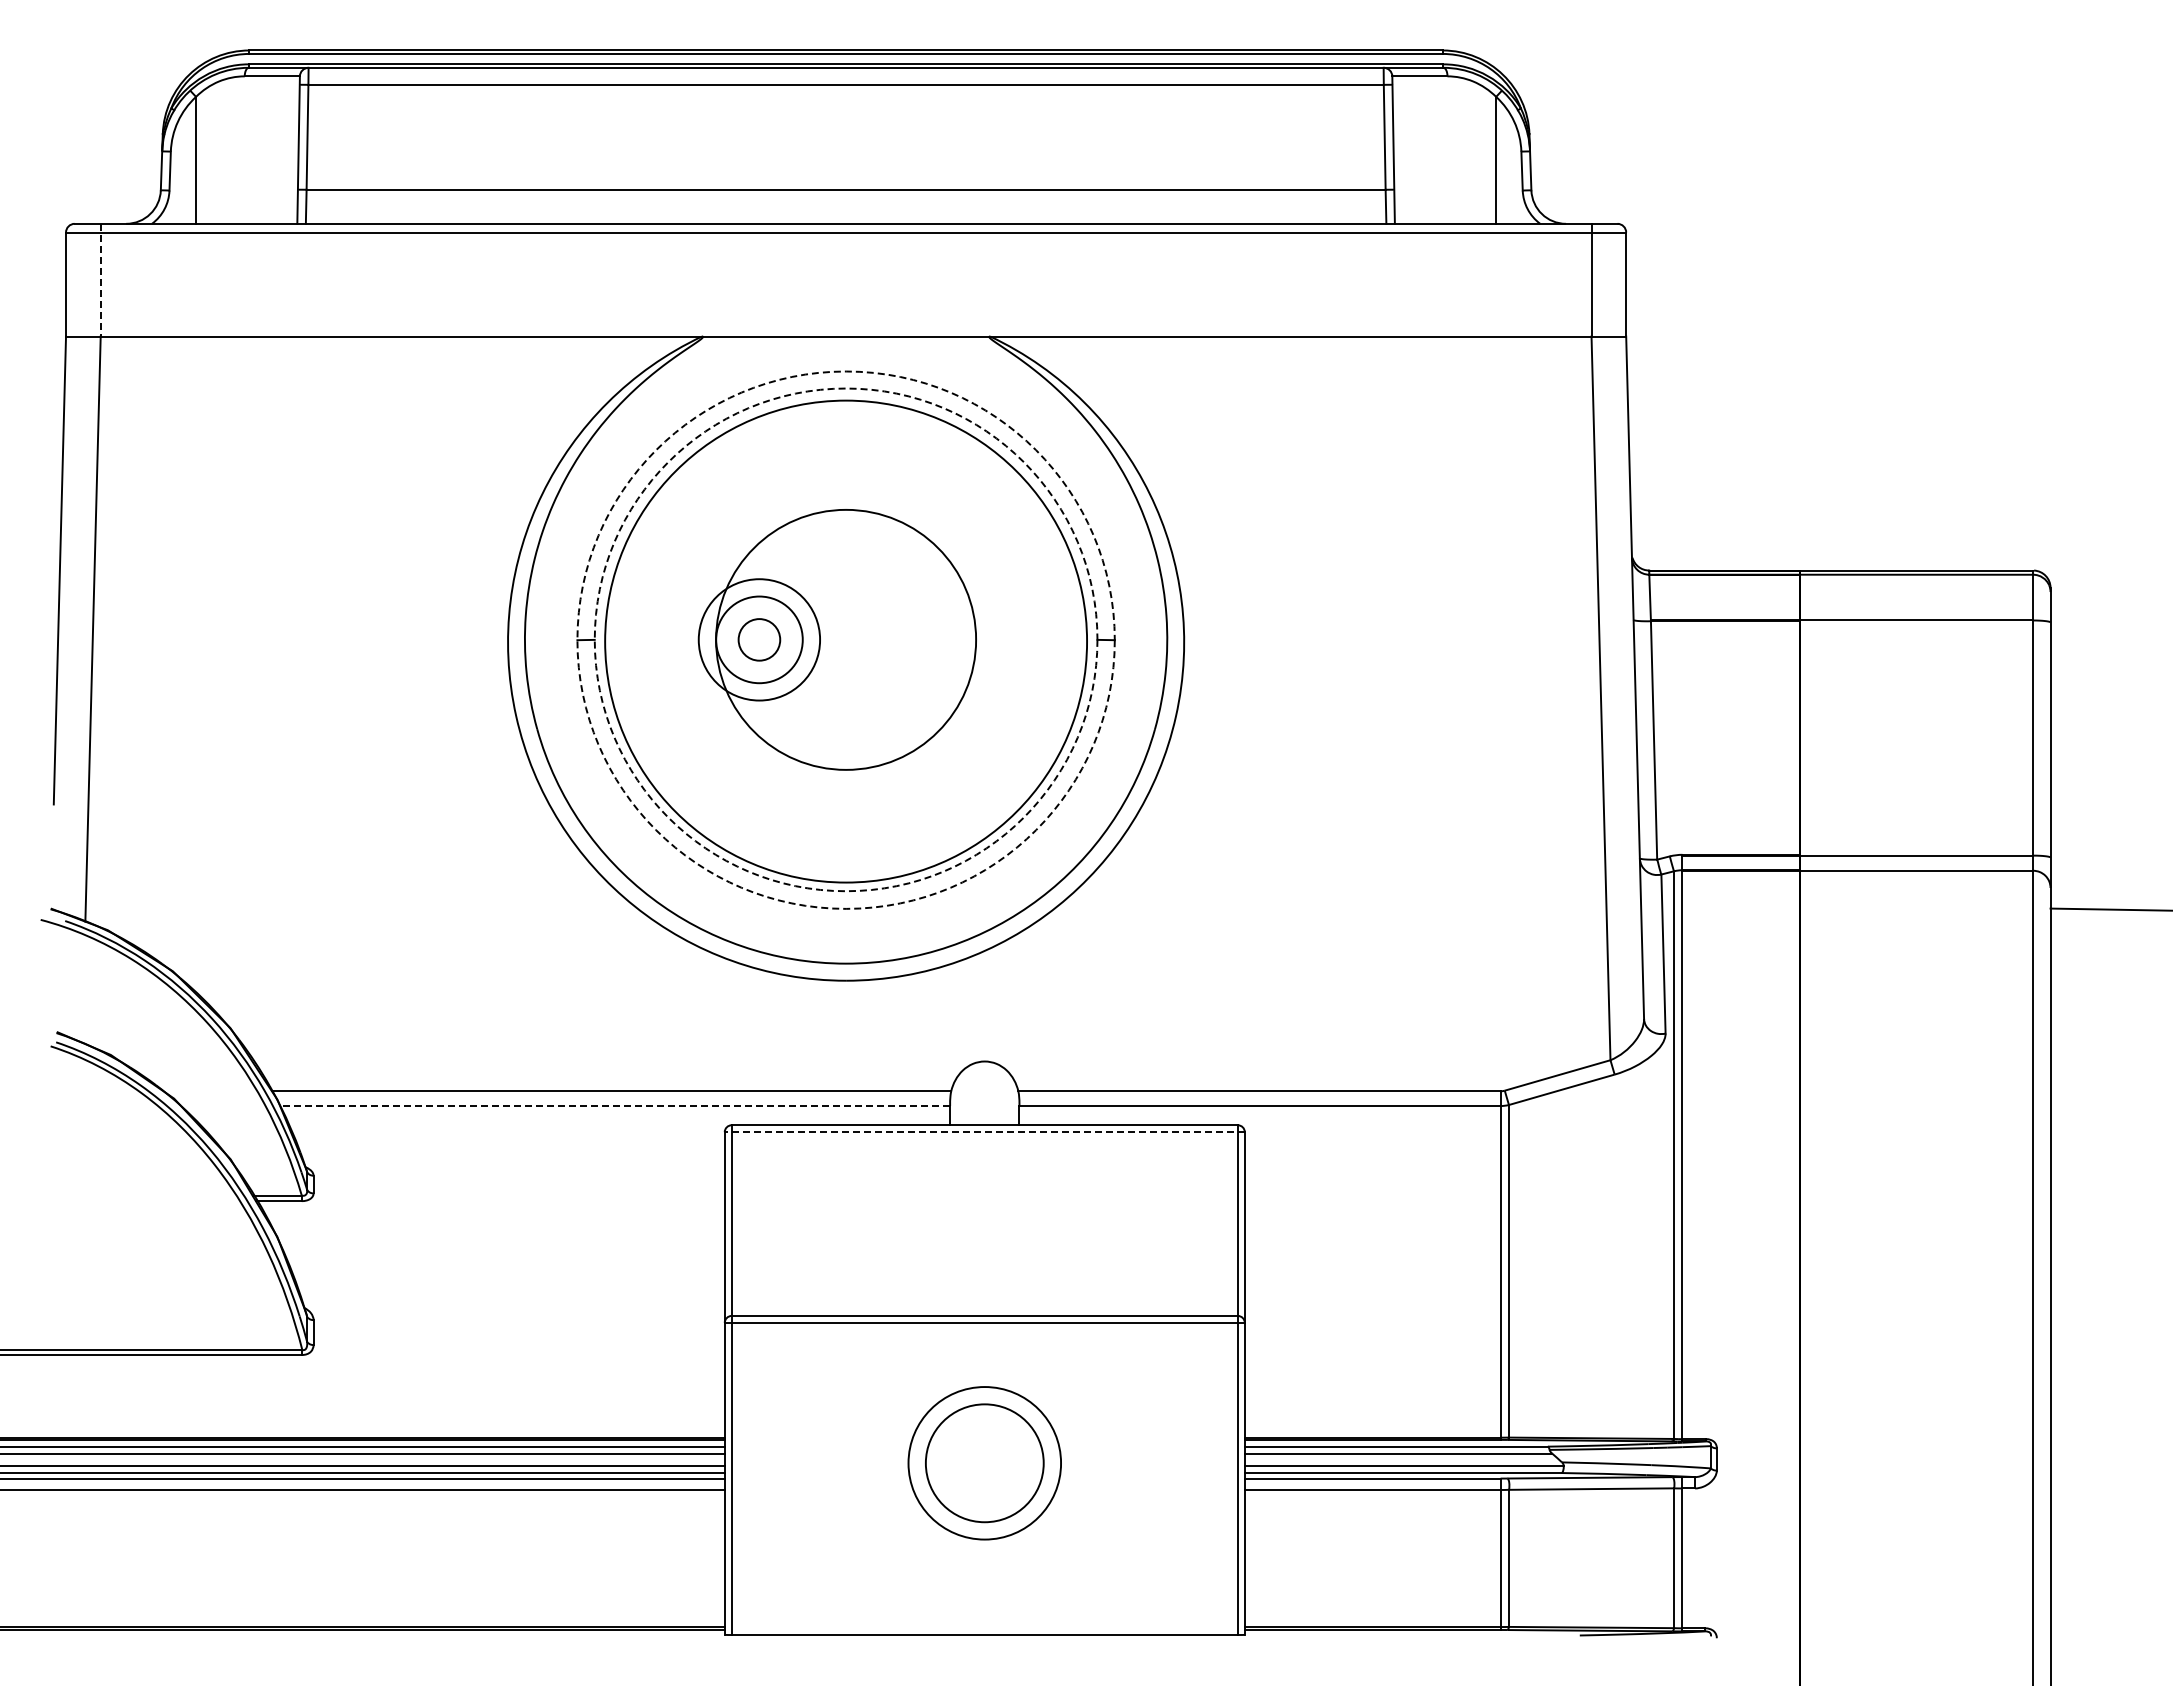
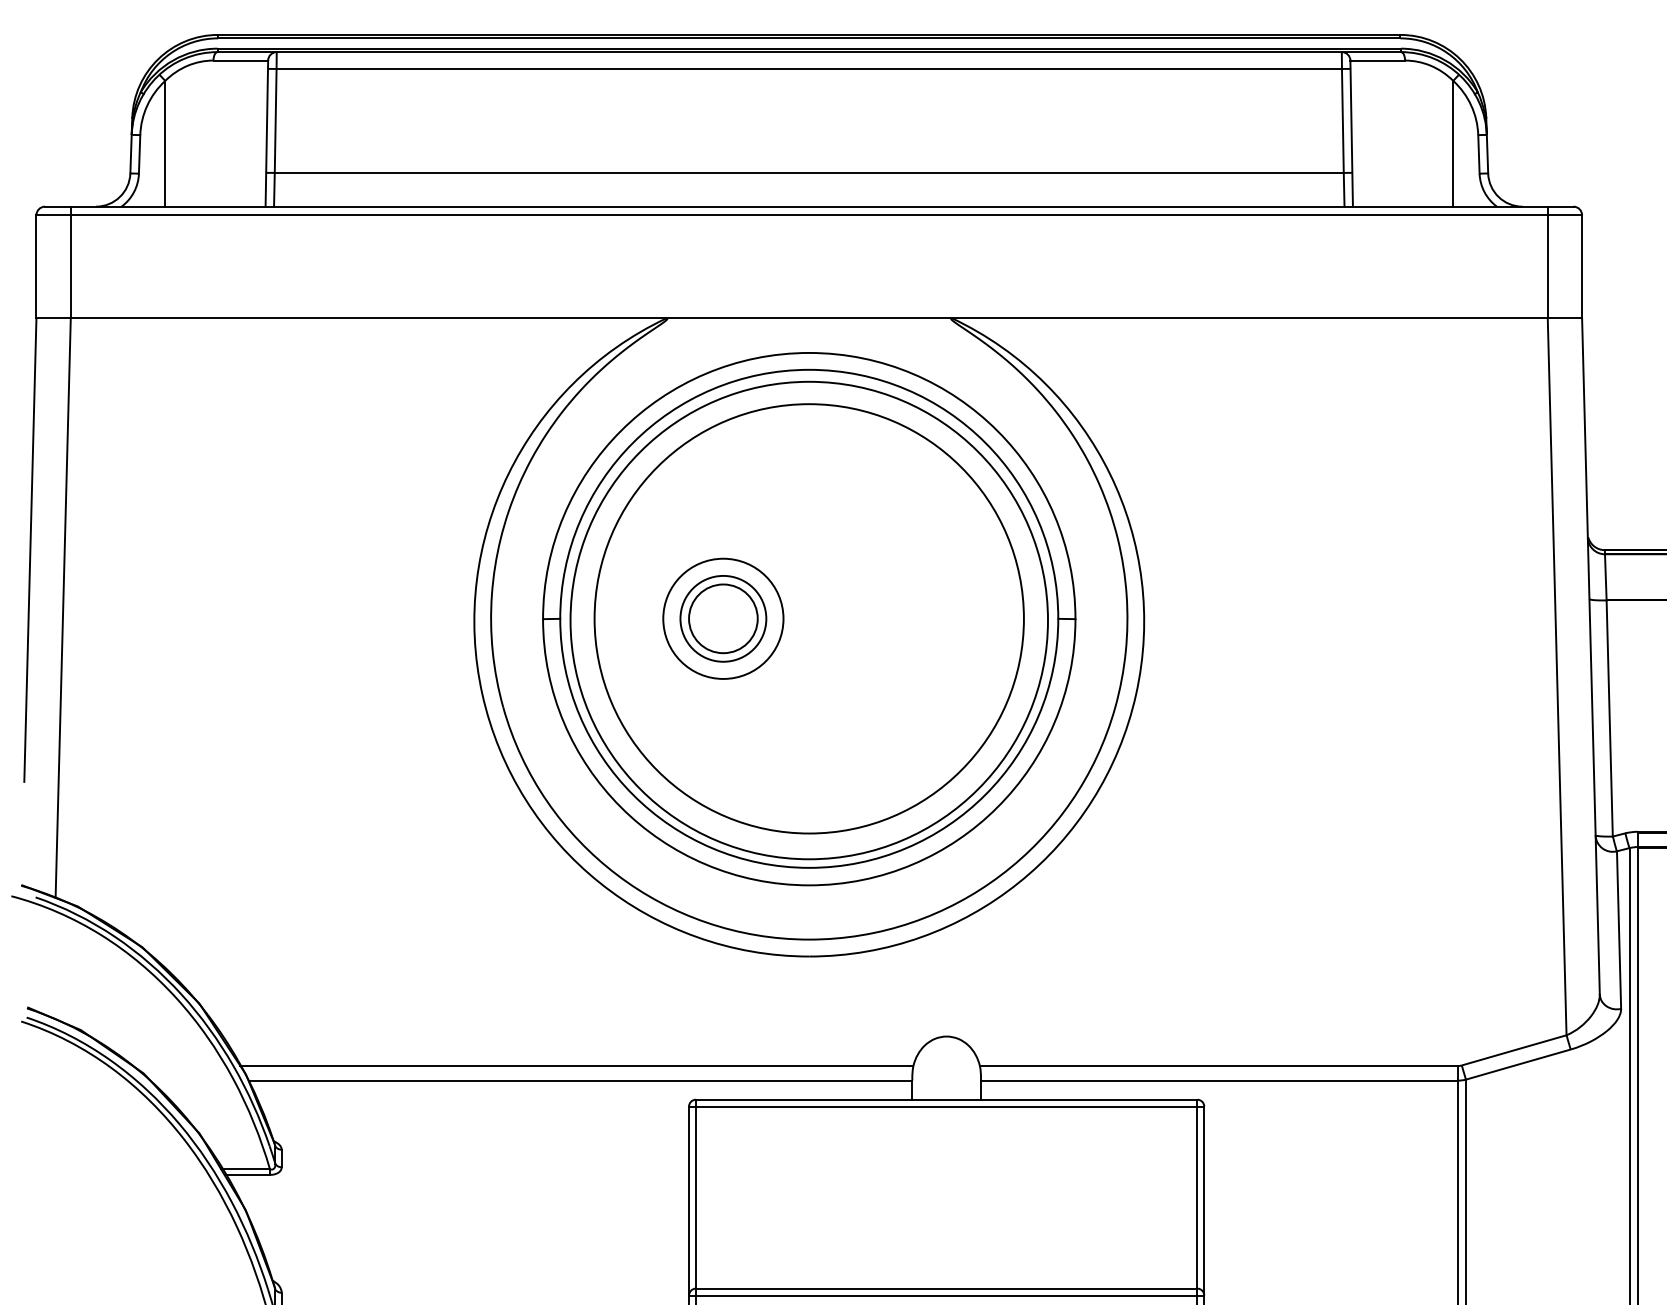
line: (100, 280) -> (70, 262), dashed -> solid
circle: (759, 639) -> (723, 618), size x1.67
circle: (845, 639) -> (808, 618), dashed -> solid
circle: (845, 639) -> (808, 618), dashed -> solid
circle: (845, 639) -> (808, 618), size x1.67
line: (614, 1106) -> (579, 1081), dashed -> solid
line: (984, 1132) -> (946, 1106), dashed -> solid

